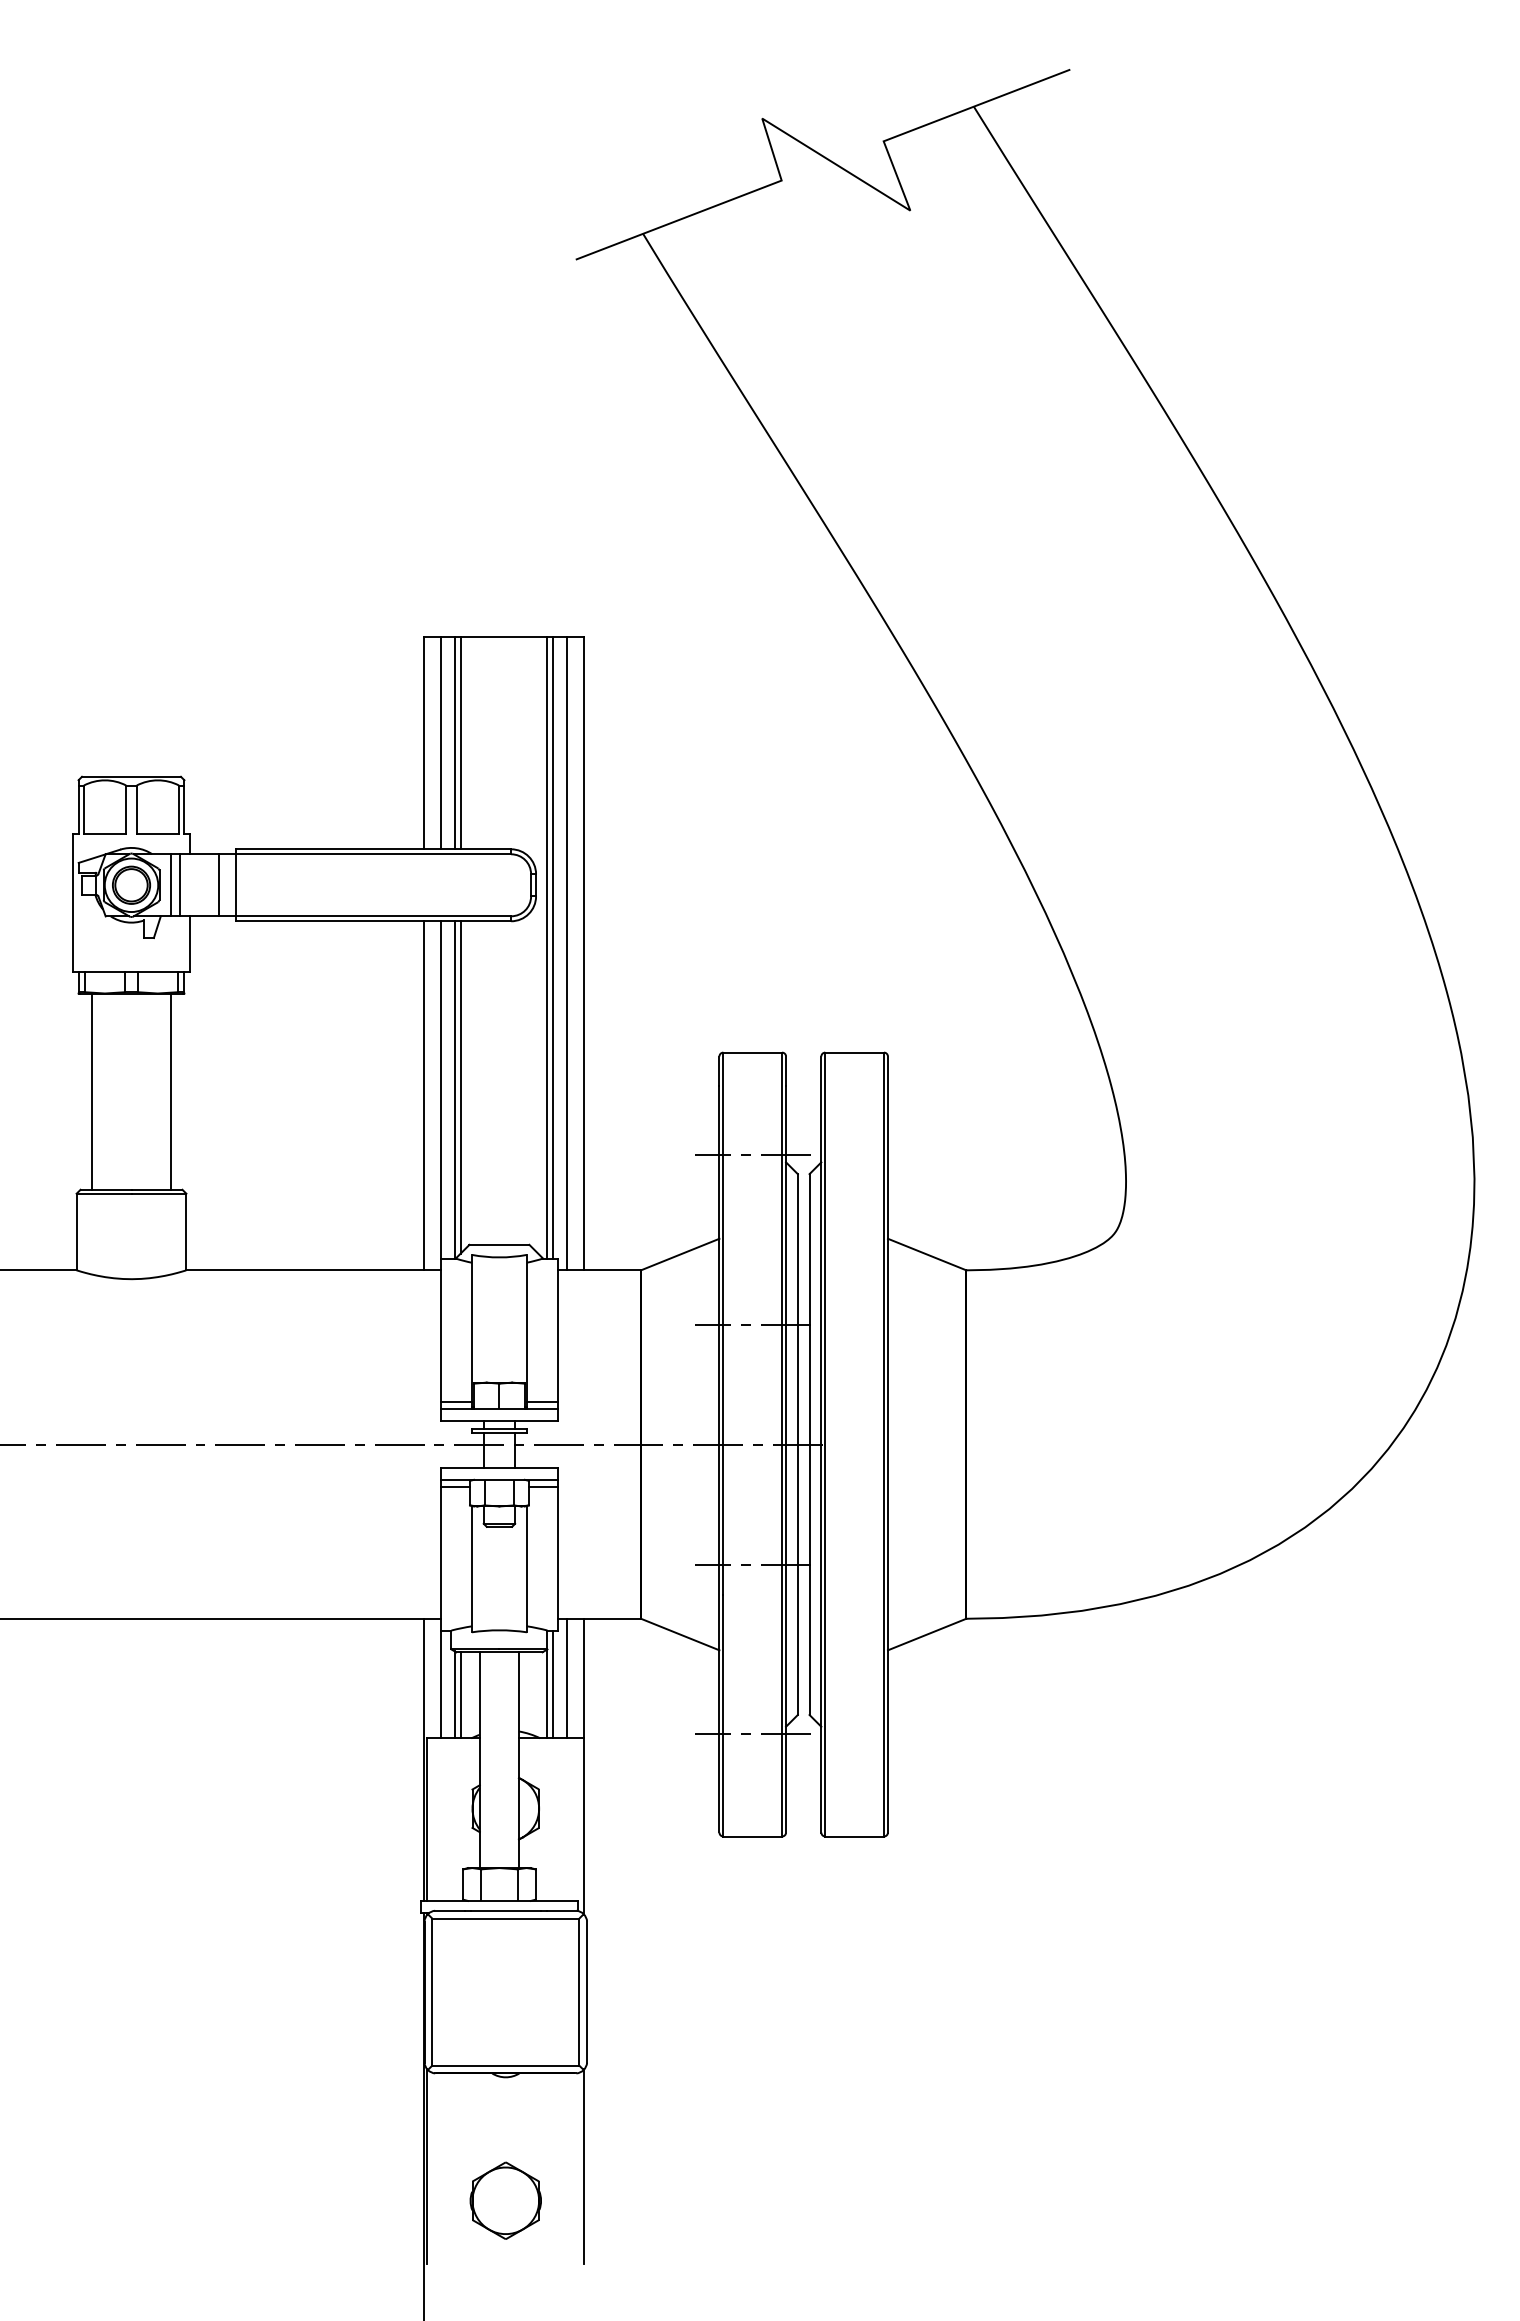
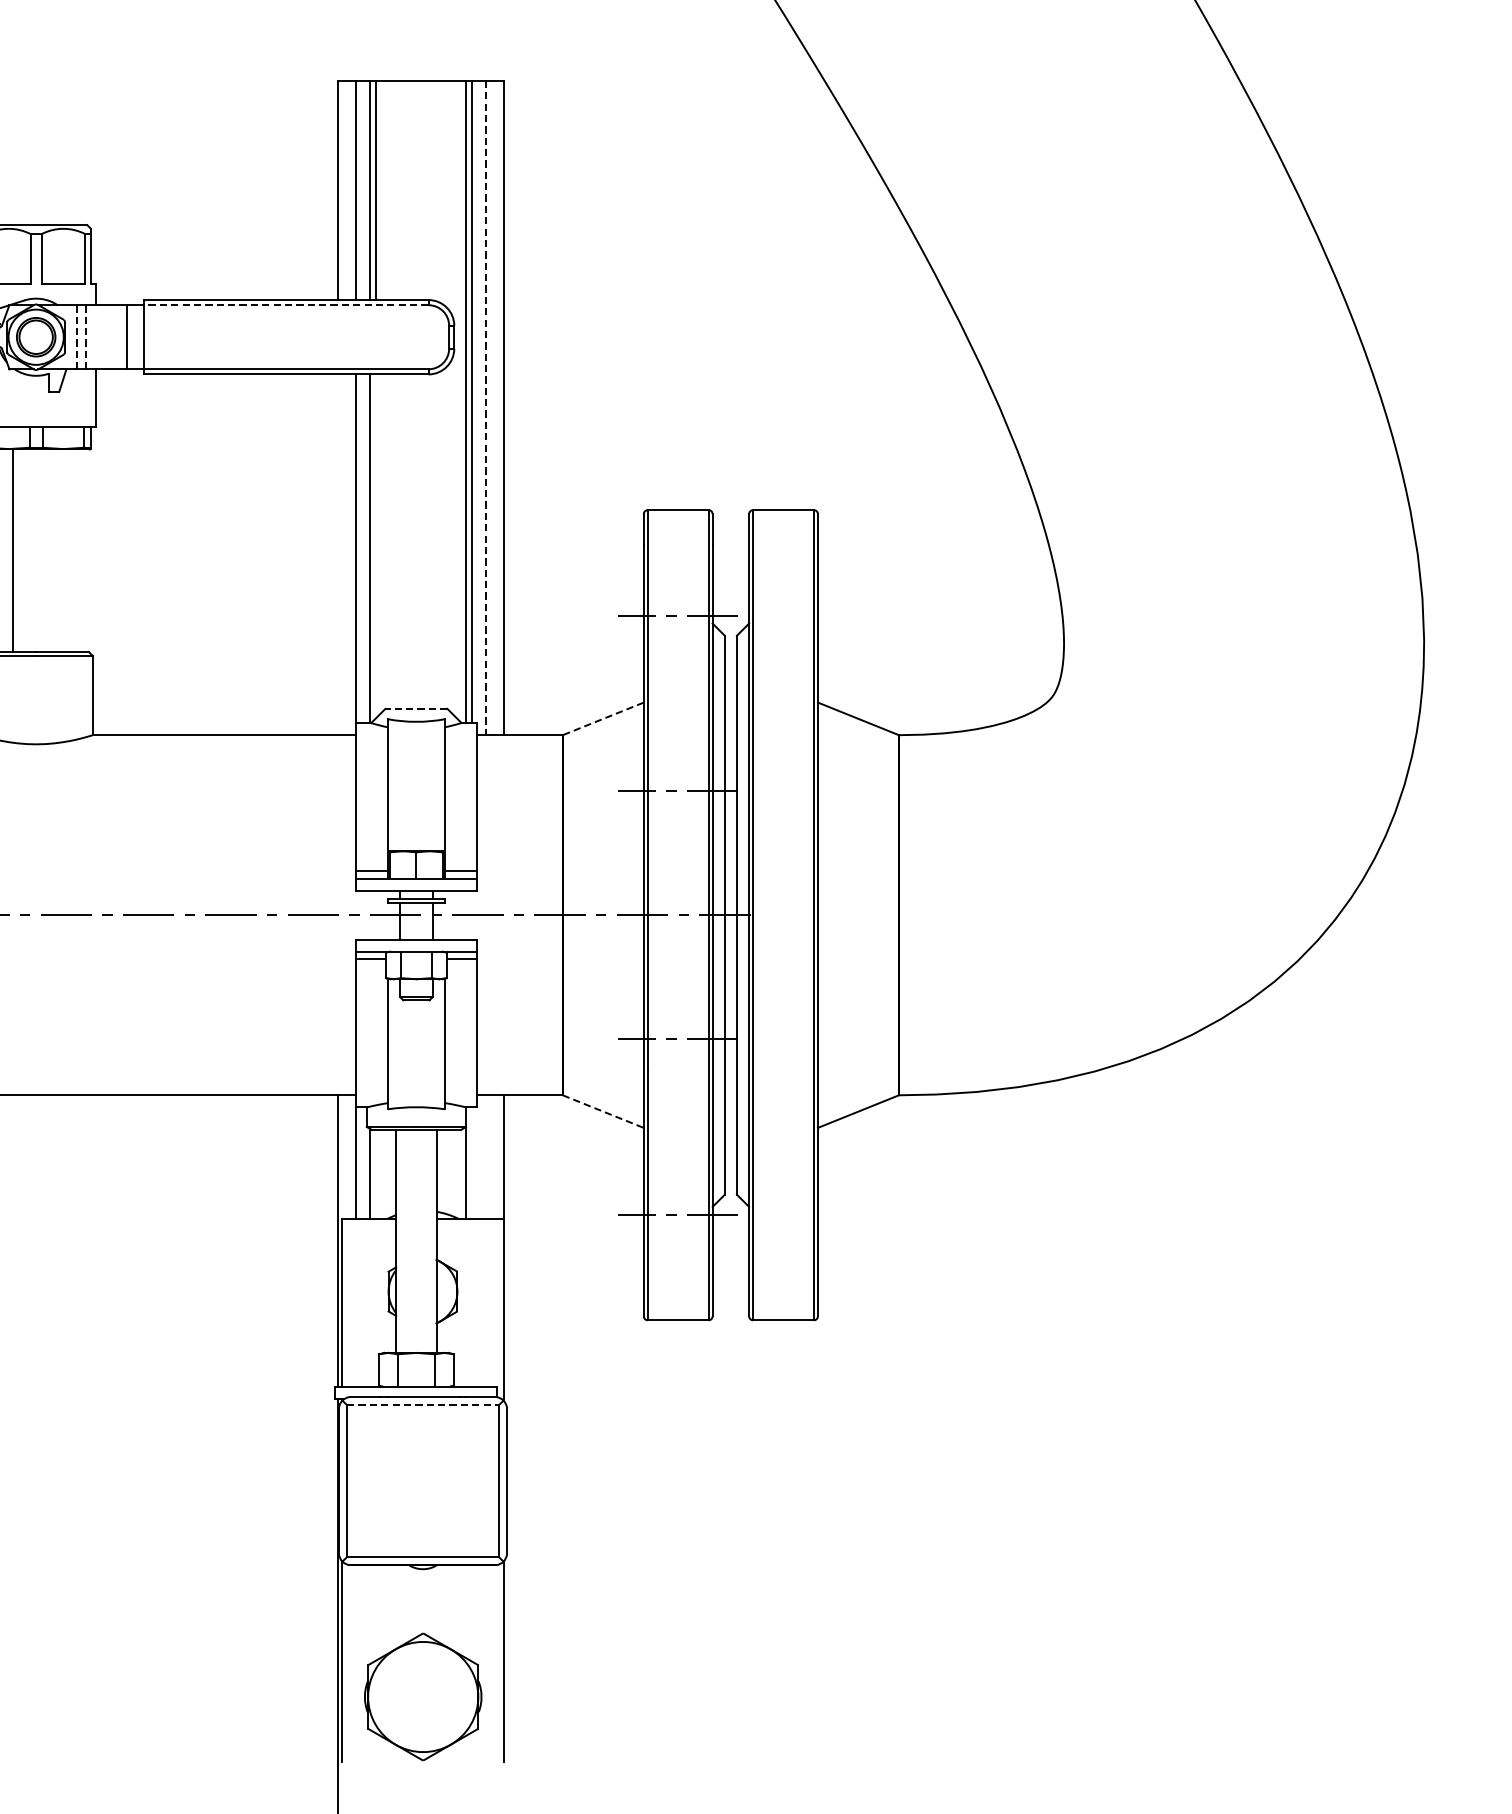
line: (373, 854) -> (286, 305), solid -> dashed
line: (171, 884) -> (77, 336), solid -> dashed
line: (179, 884) -> (85, 336), solid -> dashed
line: (566, 953) -> (485, 407), solid -> dashed
line: (460, 1087) -> (376, 546), removed
line: (170, 1091) -> (12, 550), moved
line: (423, 1095) -> (337, 554), removed
line: (499, 1244) -> (416, 708), solid -> dashed
line: (679, 1254) -> (602, 718), solid -> dashed
line: (680, 1634) -> (603, 1111), solid -> dashed
line: (566, 1678) -> (485, 1157), removed
line: (552, 1684) -> (471, 1163), removed
line: (460, 1695) -> (376, 1174), removed
line: (506, 1918) -> (423, 1405), solid -> dashed
part: (505, 2200) -> (422, 1696), size x1.6

